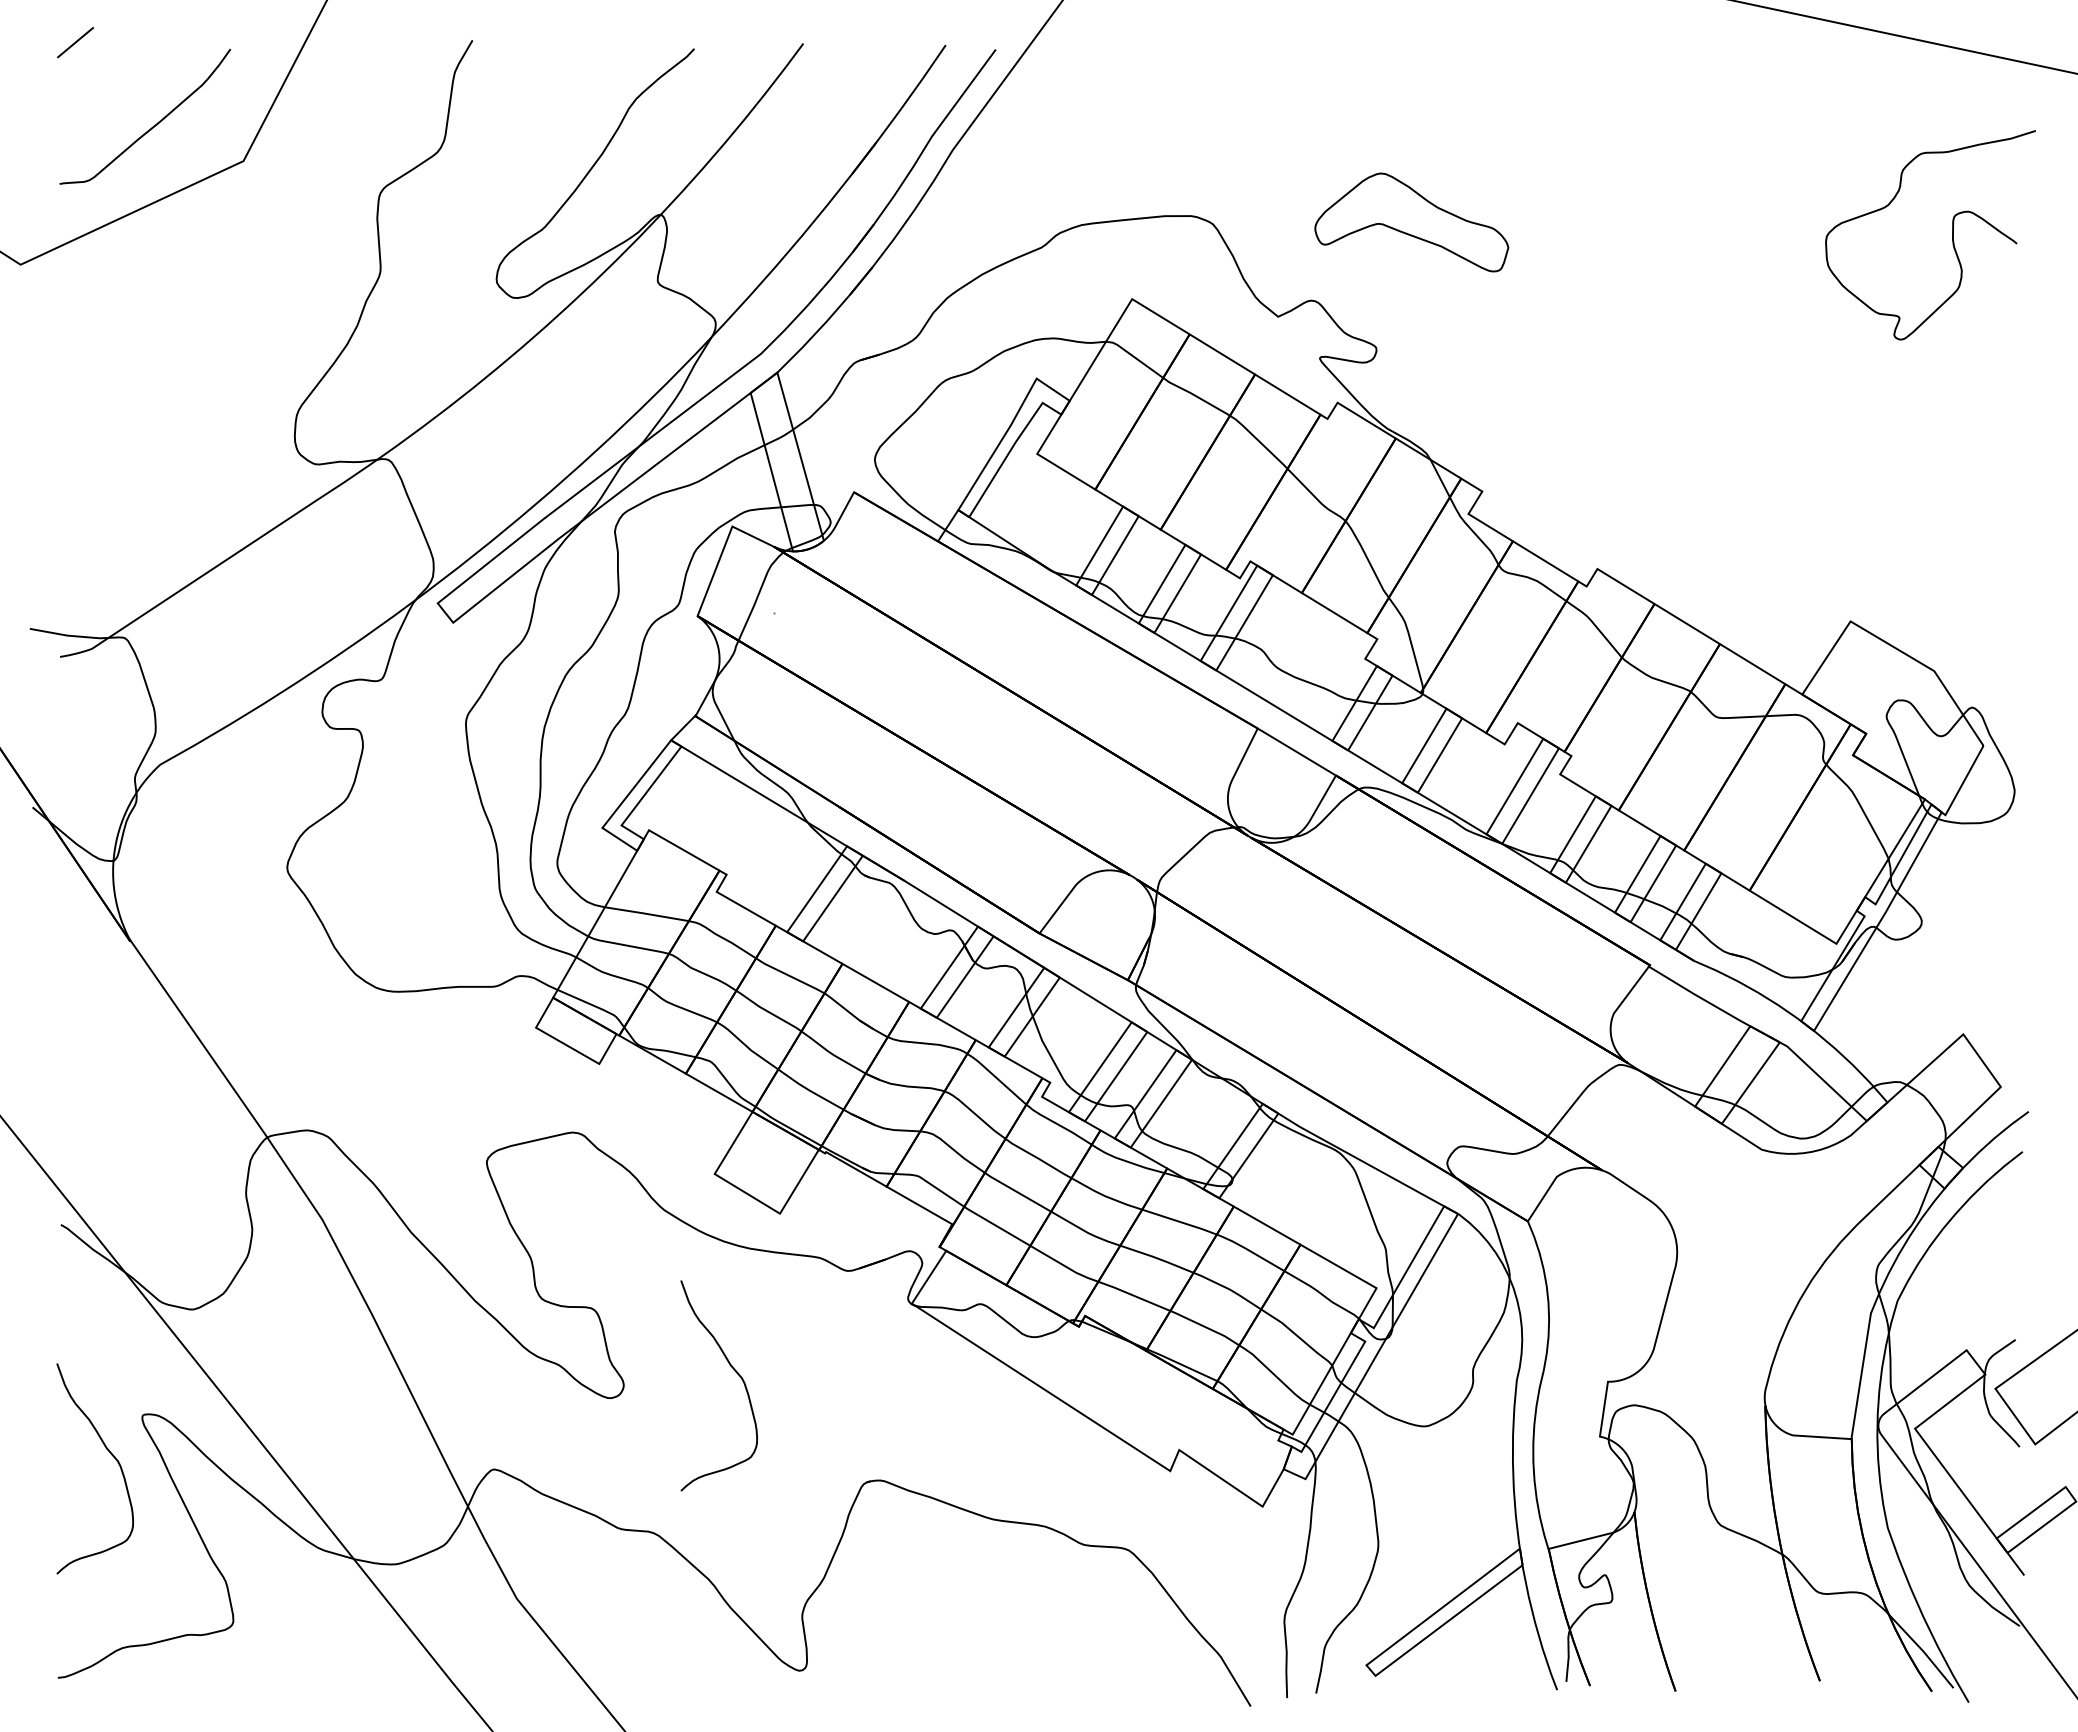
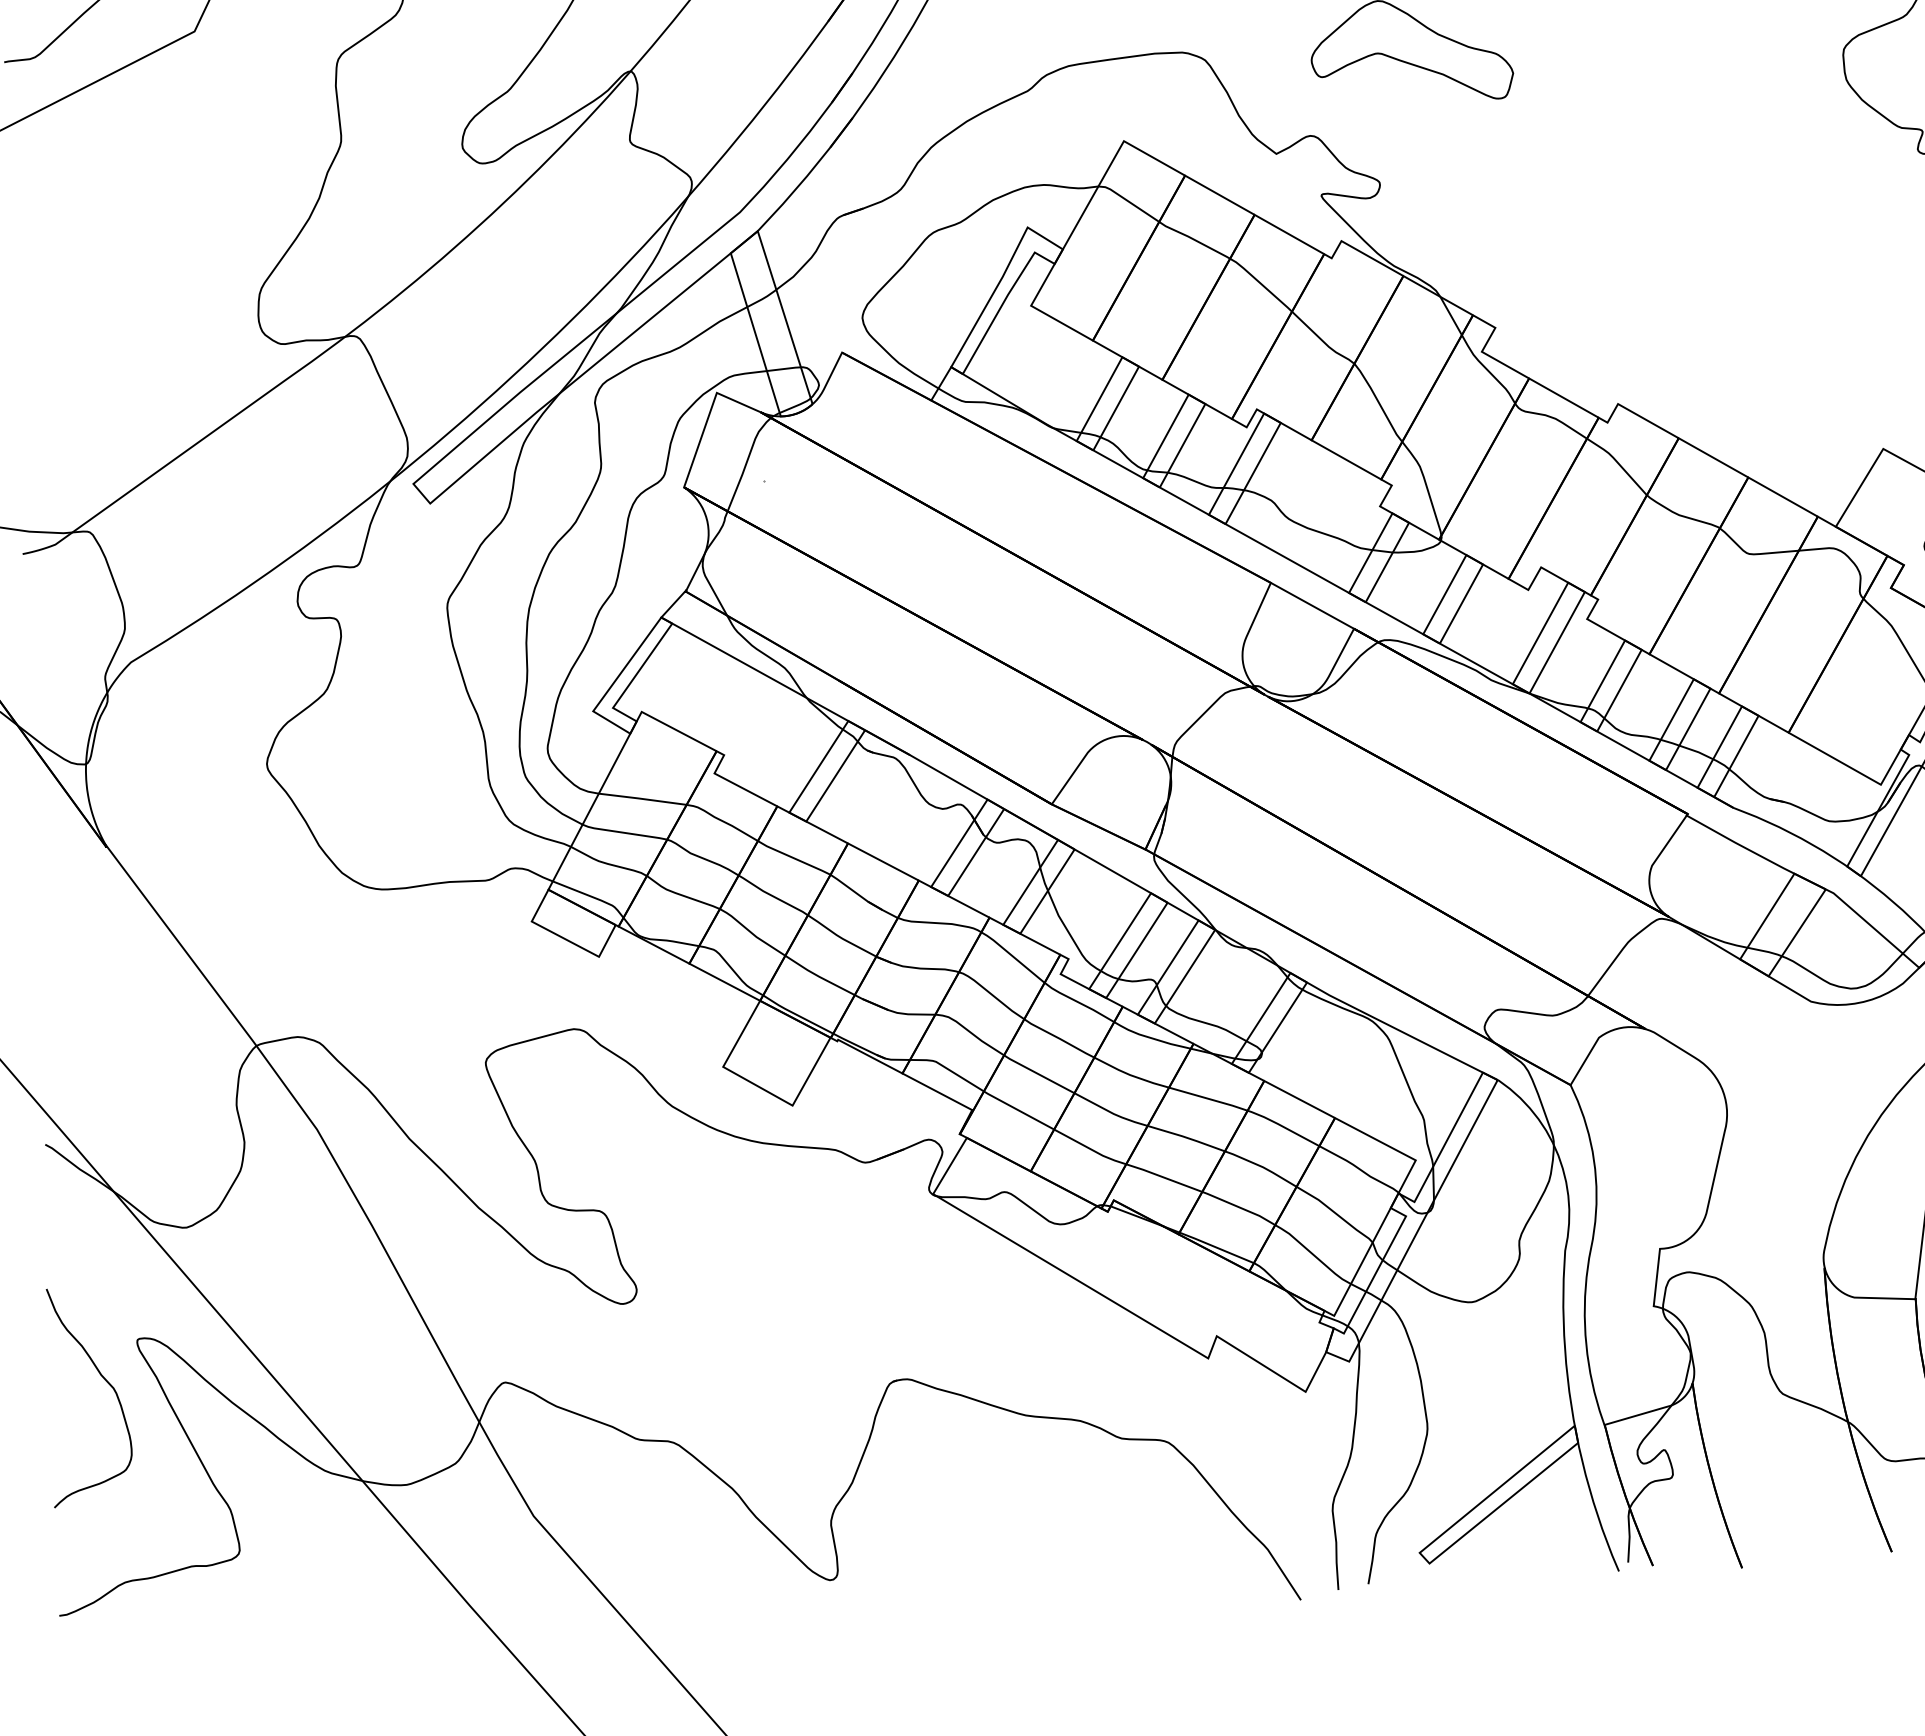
curve: (734, 1371) -> (751, 1271), removed

